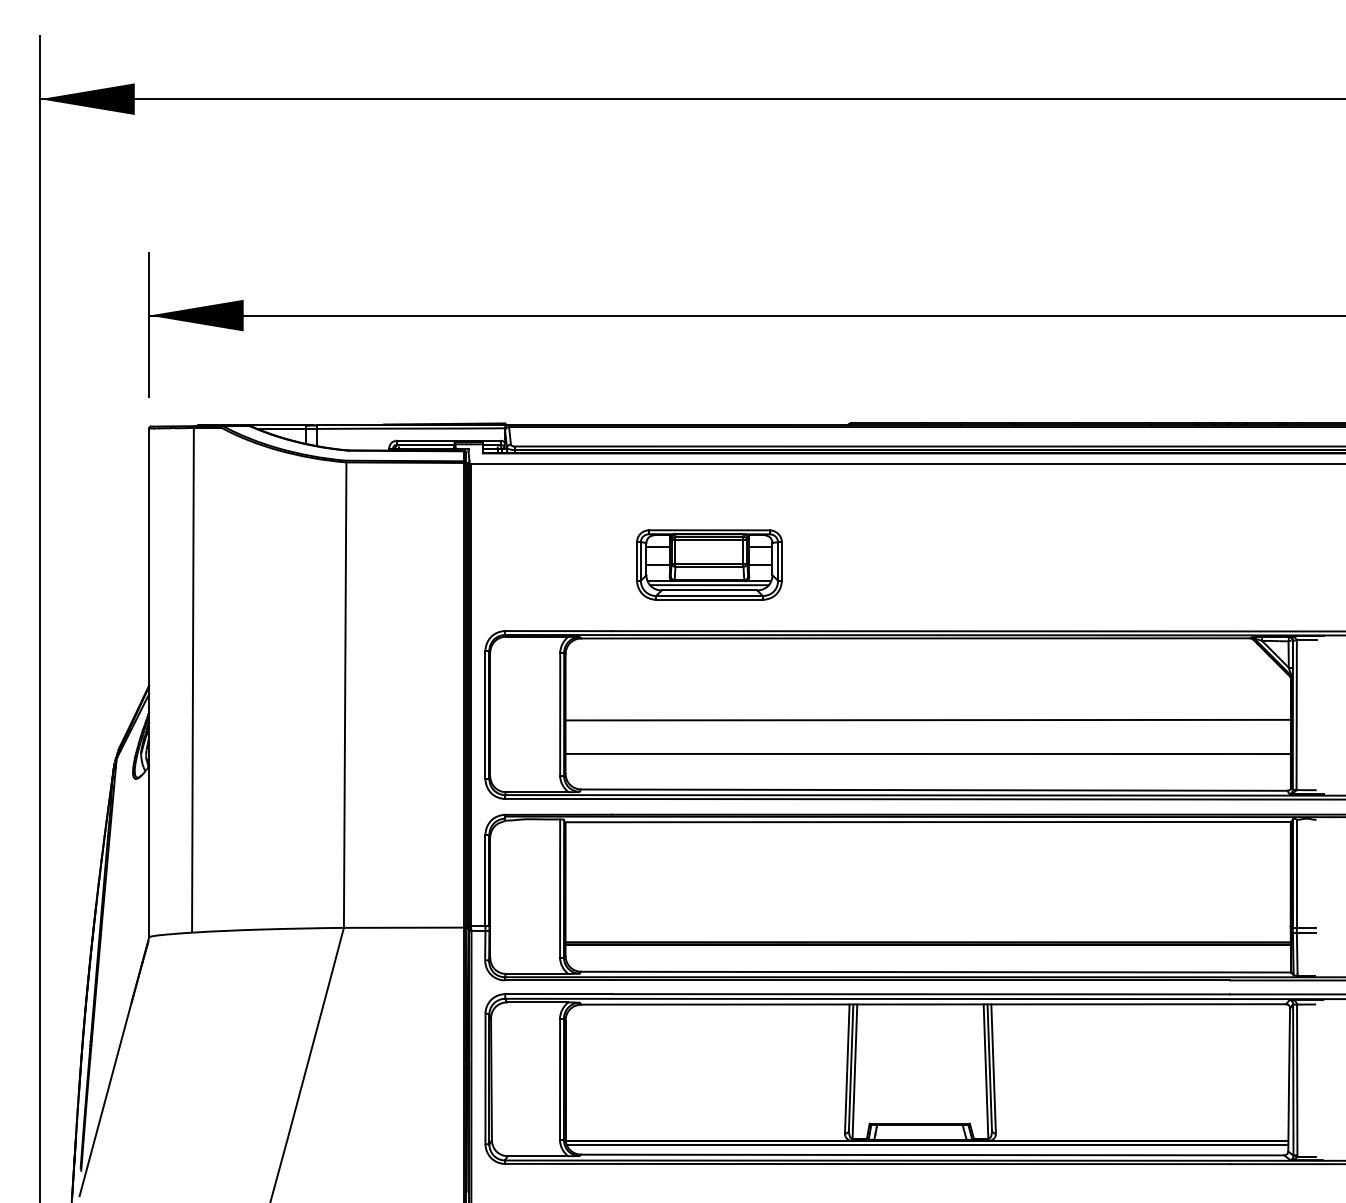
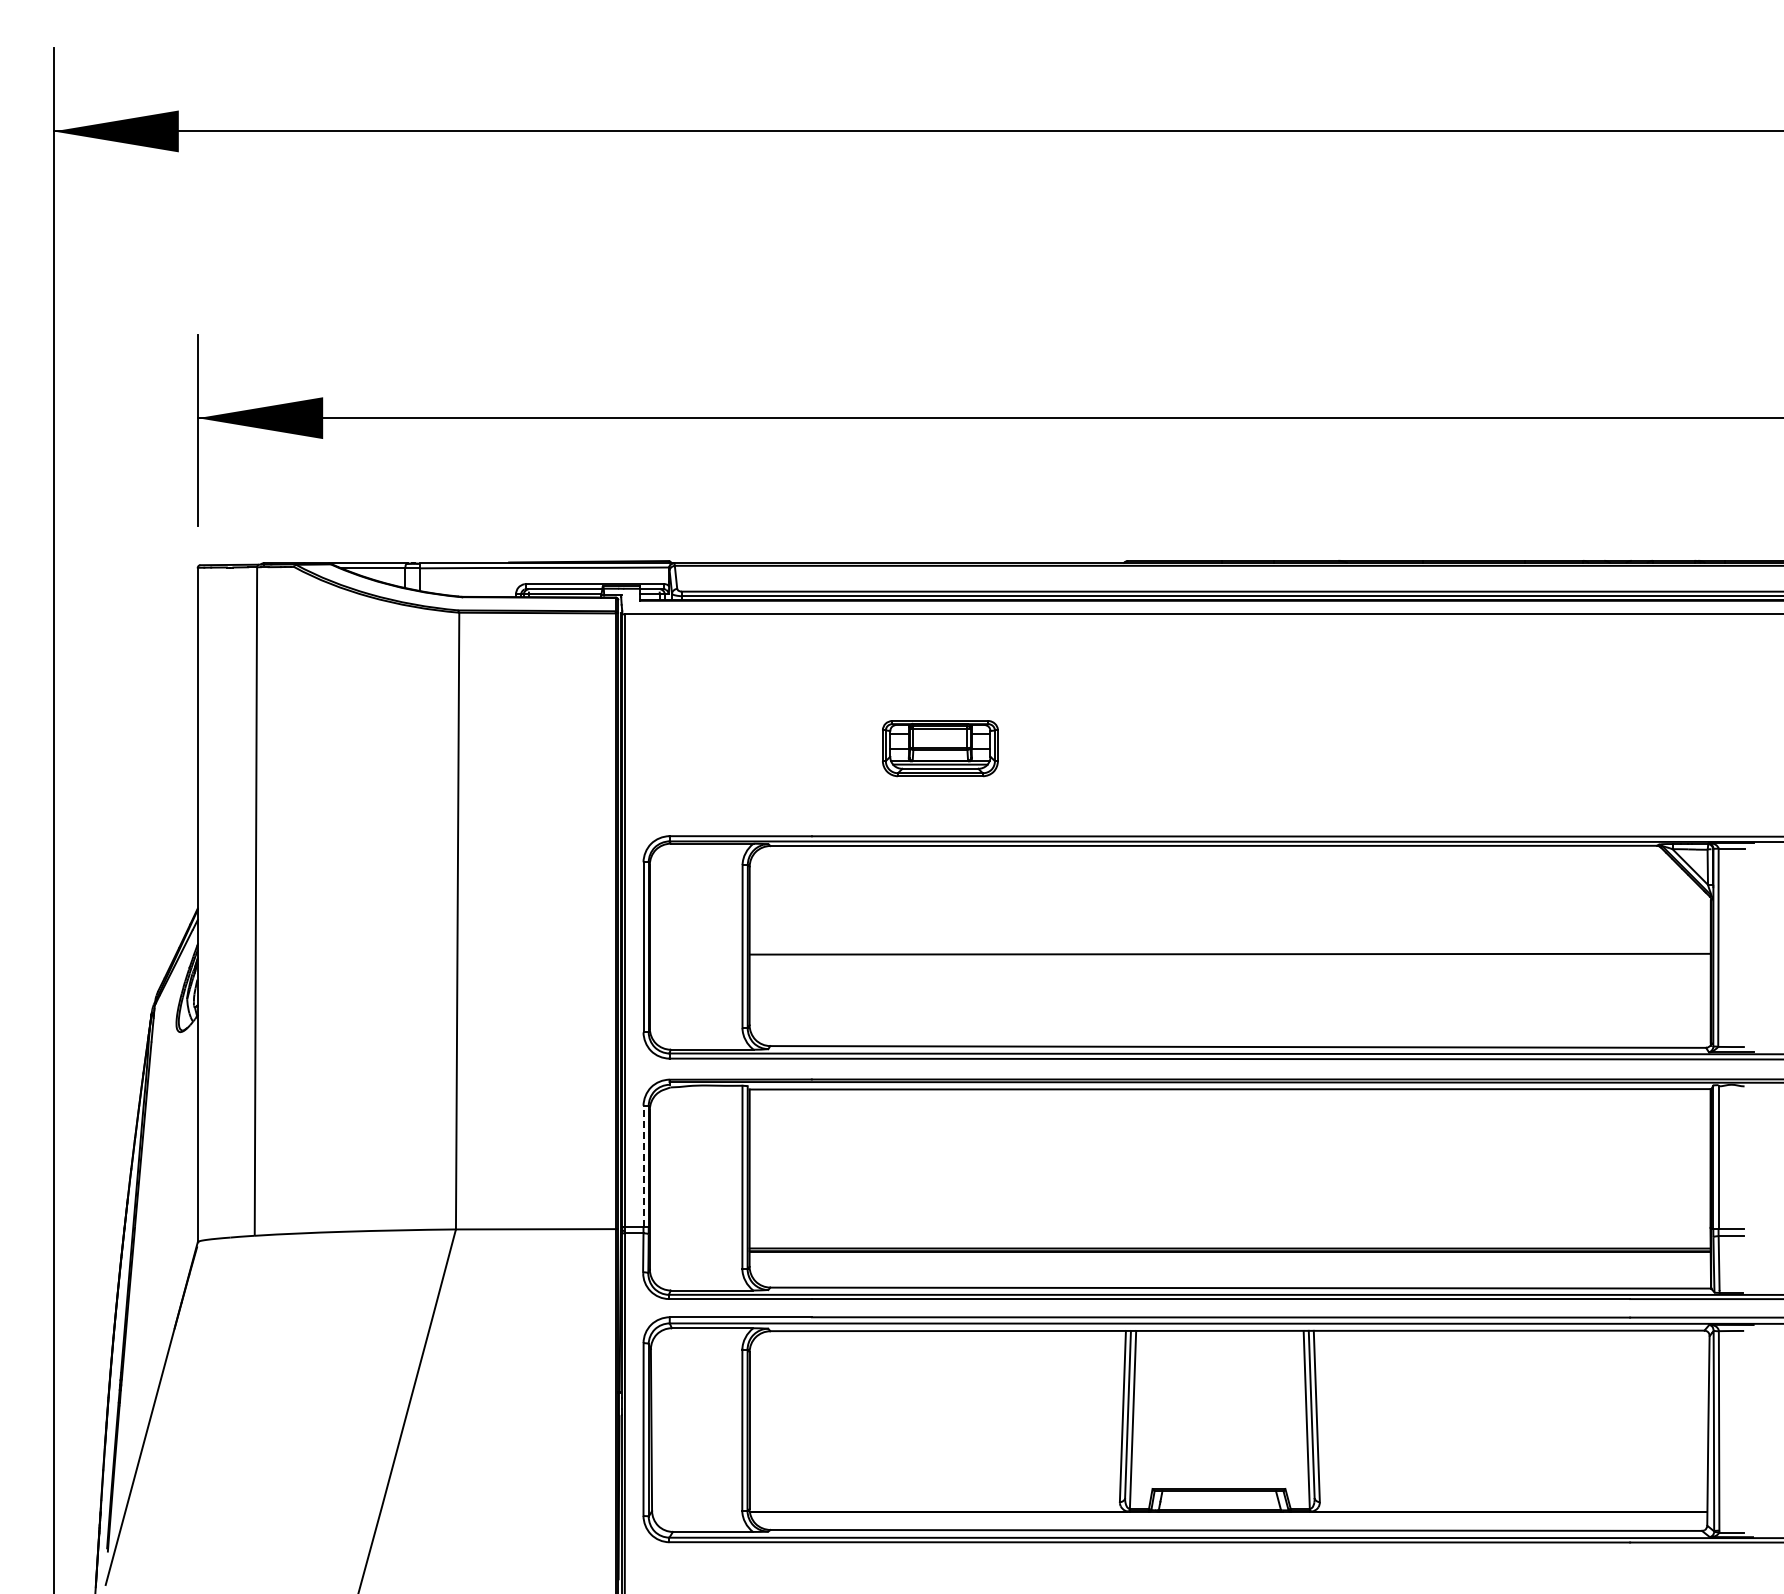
part: (709, 564) -> (940, 748), size x0.6
line: (927, 753) -> (1229, 998), removed
line: (485, 879) -> (643, 1165), solid -> dashed
line: (927, 1145) -> (1229, 1517), removed

